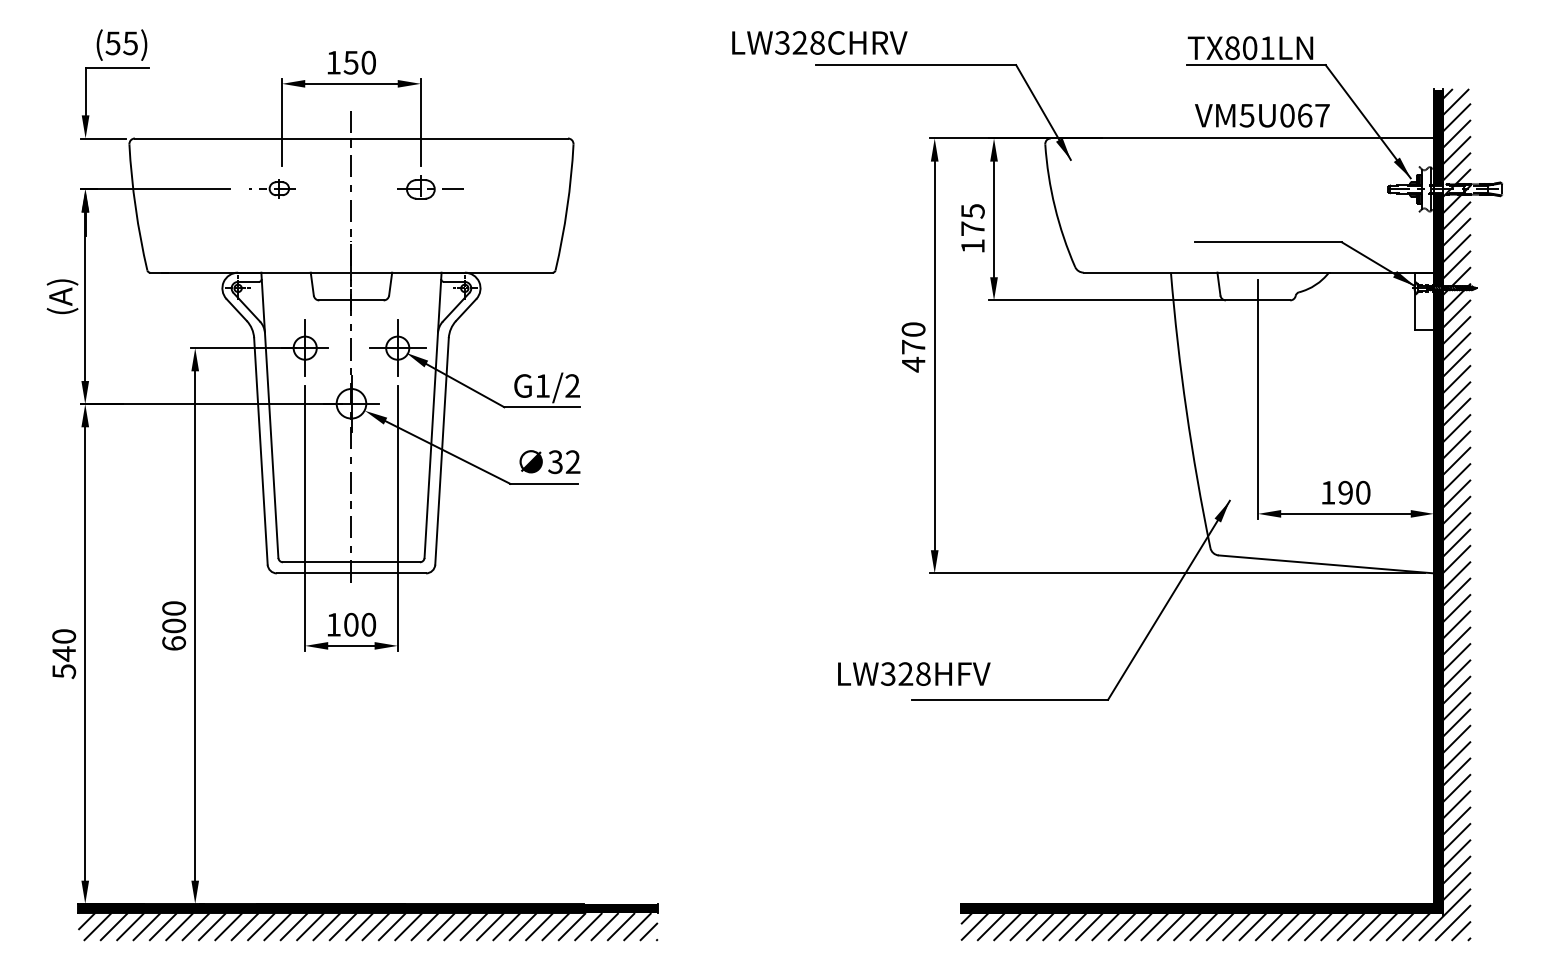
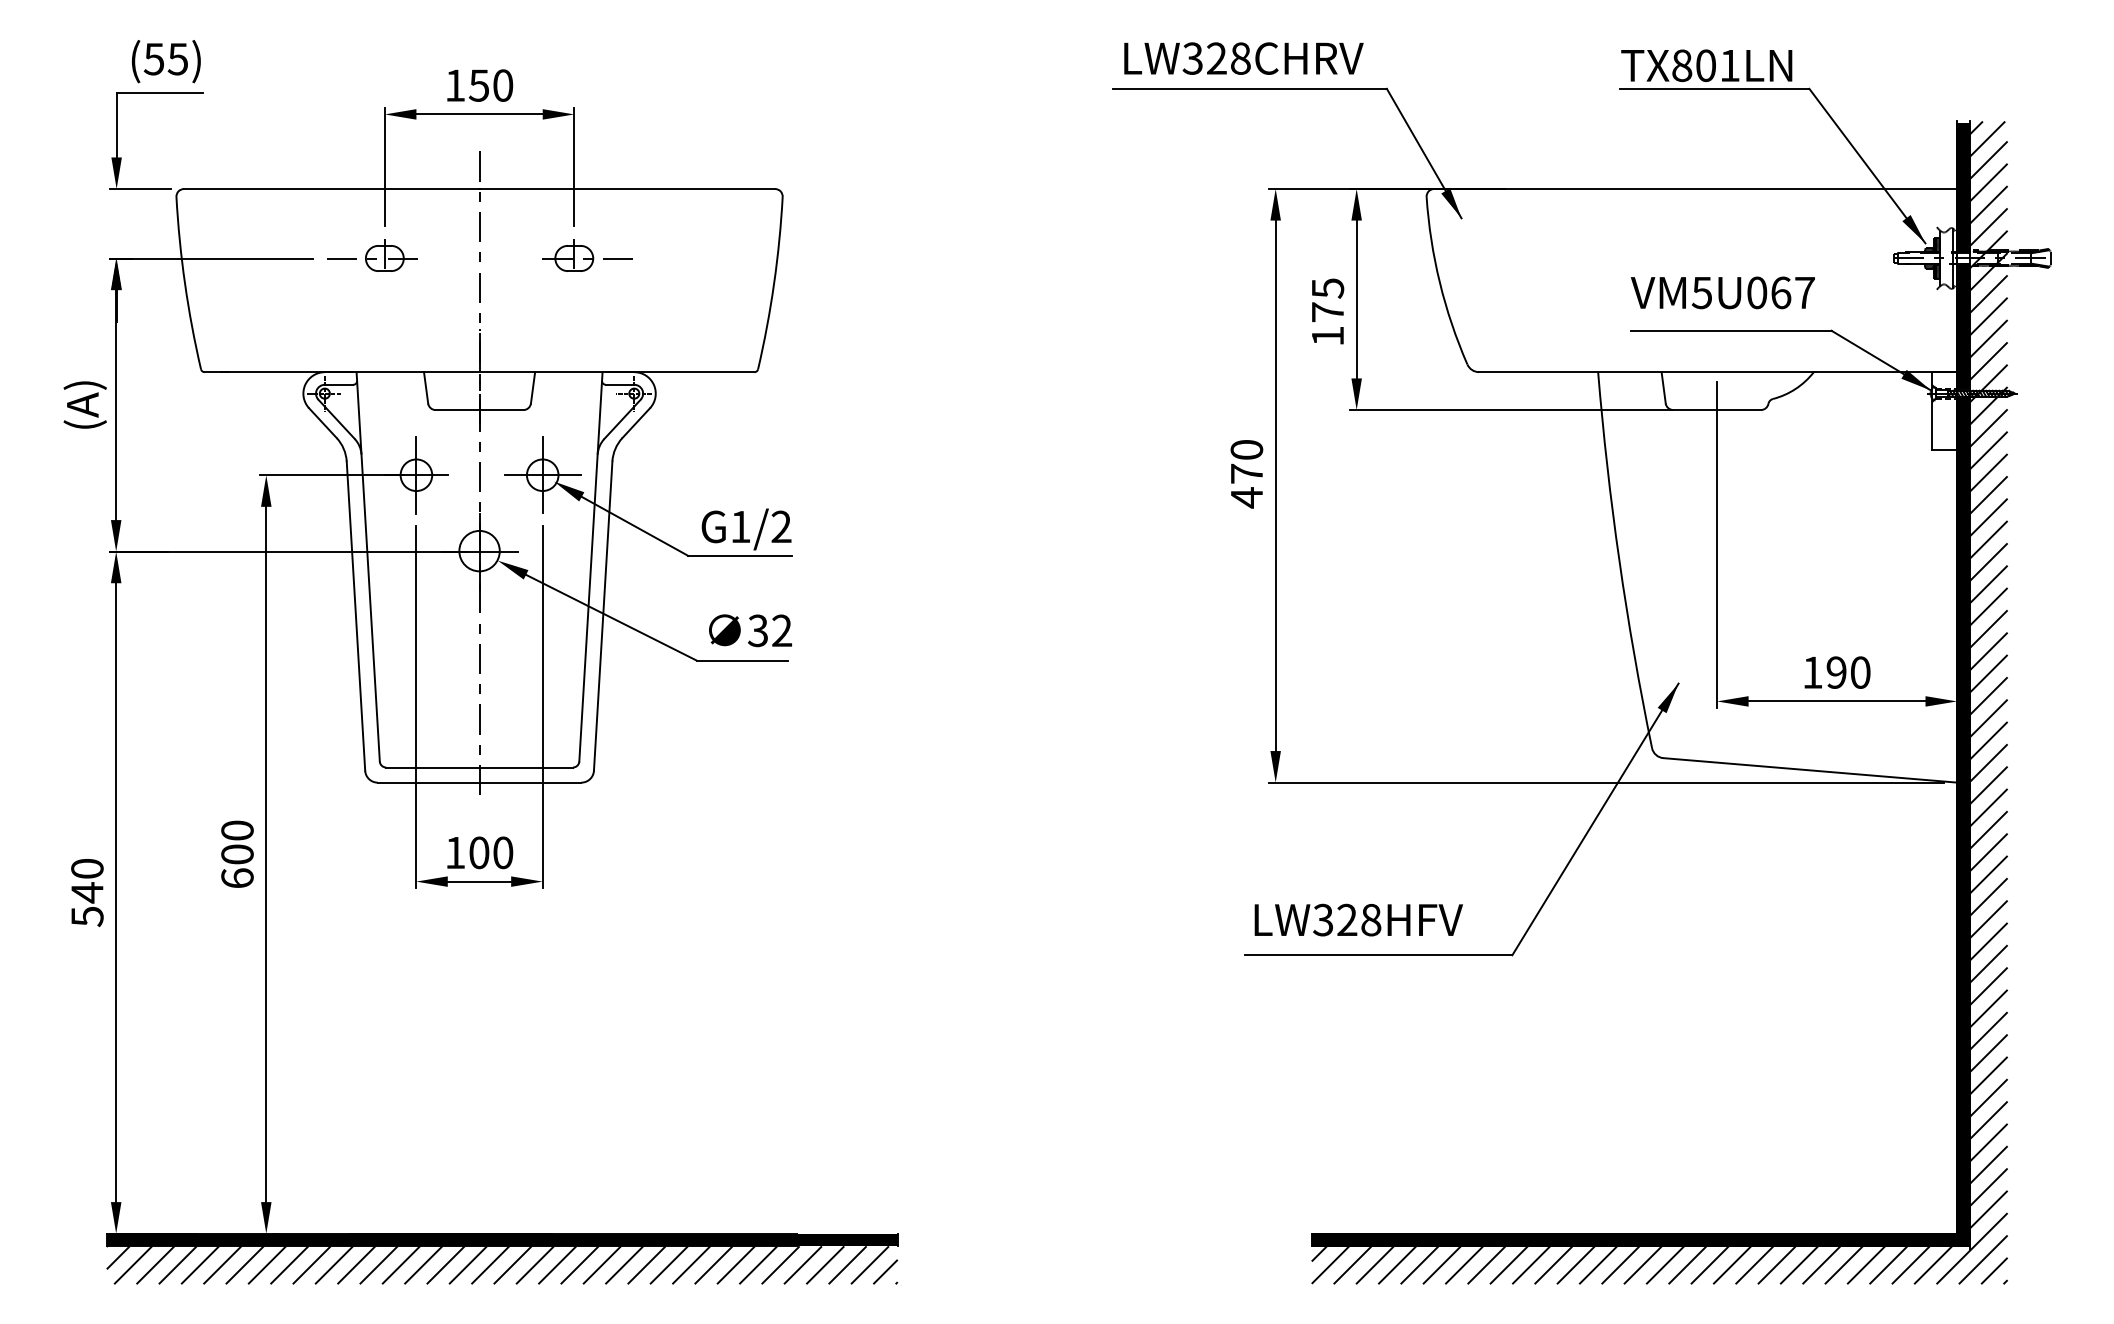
text: (819, 42) -> (1243, 58), moved
text: (1262, 115) -> (1722, 292), moved
part: (273, 187) -> (372, 255), size x1.43
text: (914, 673) -> (1358, 919), moved

